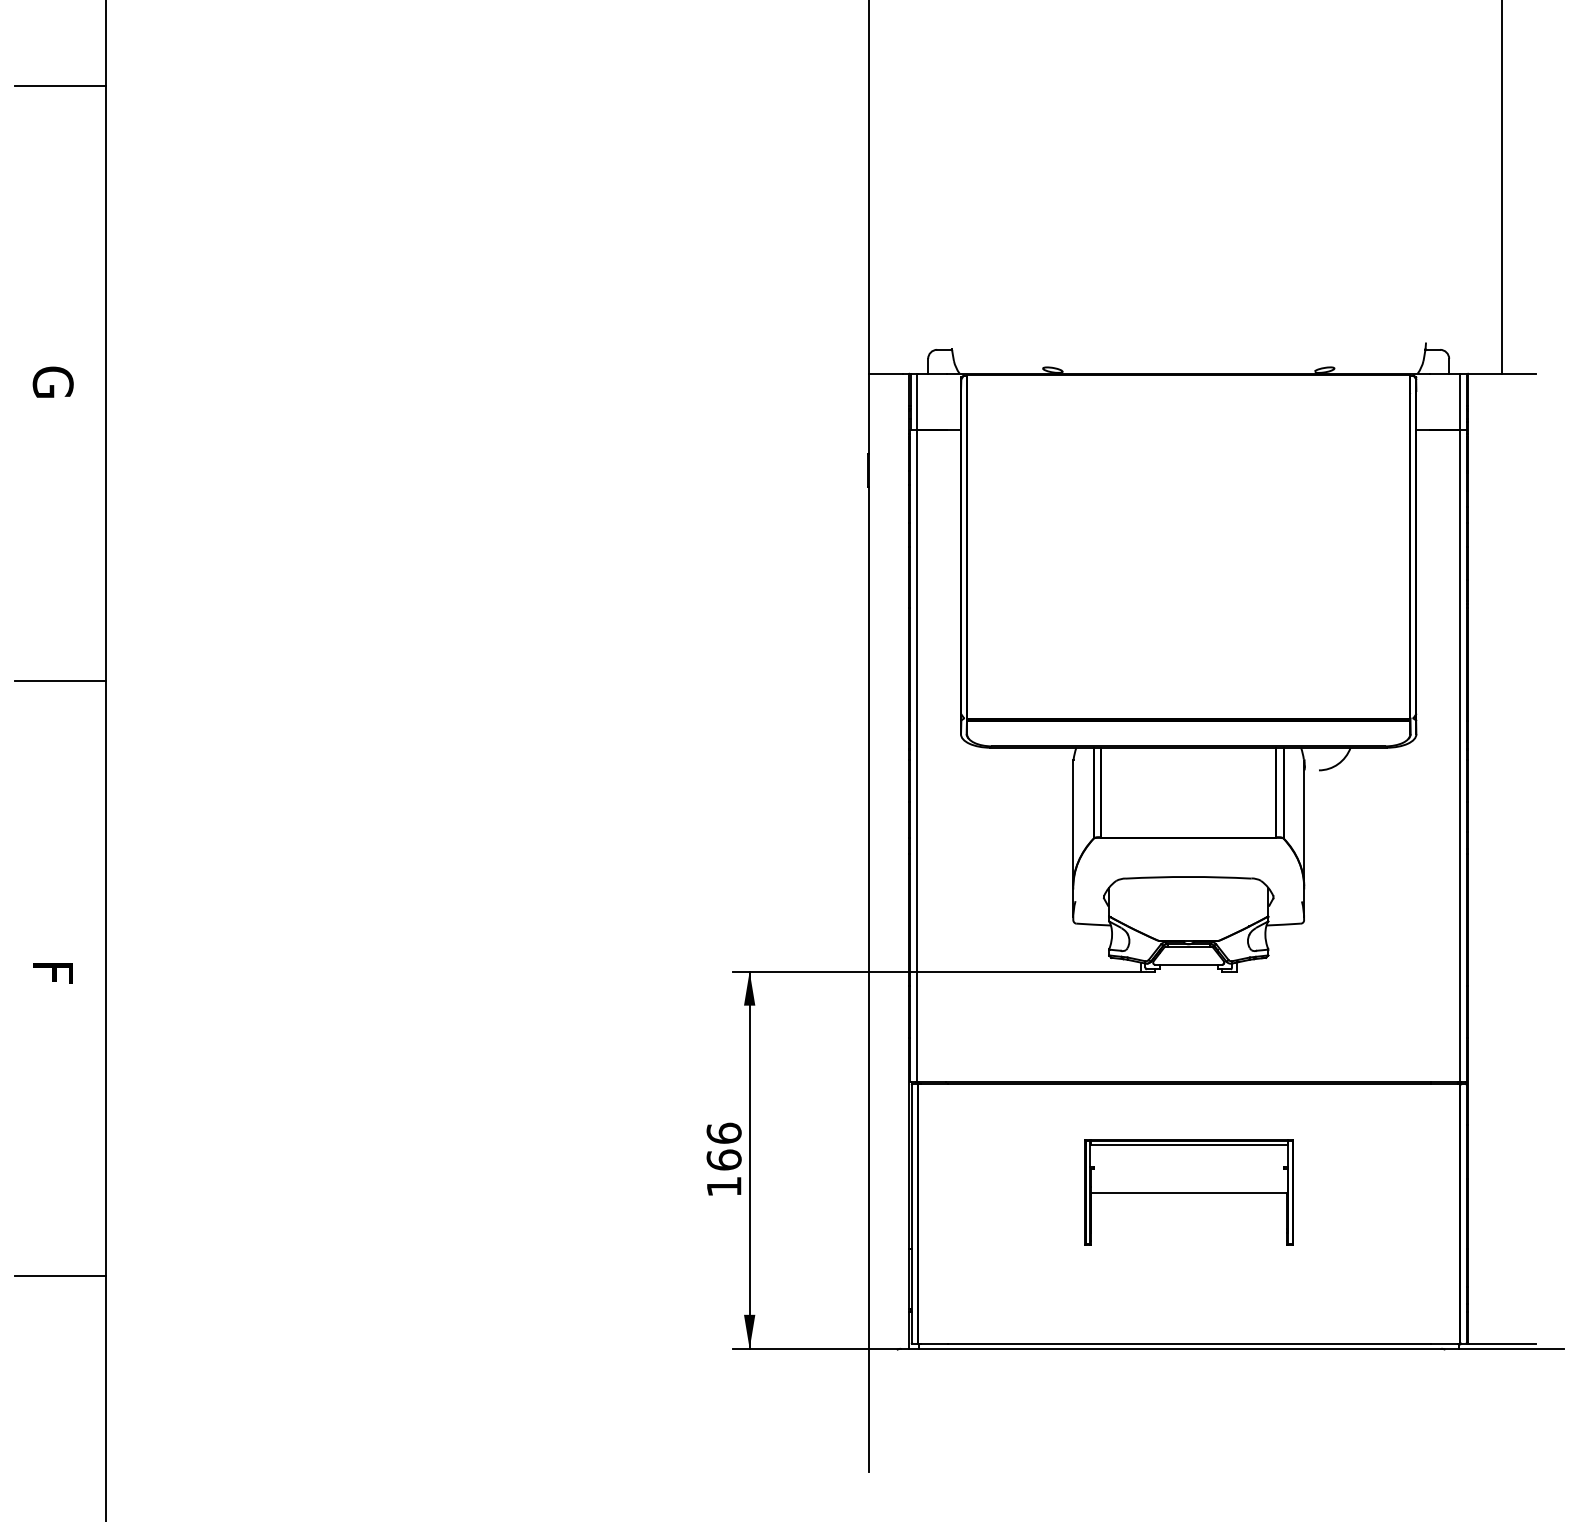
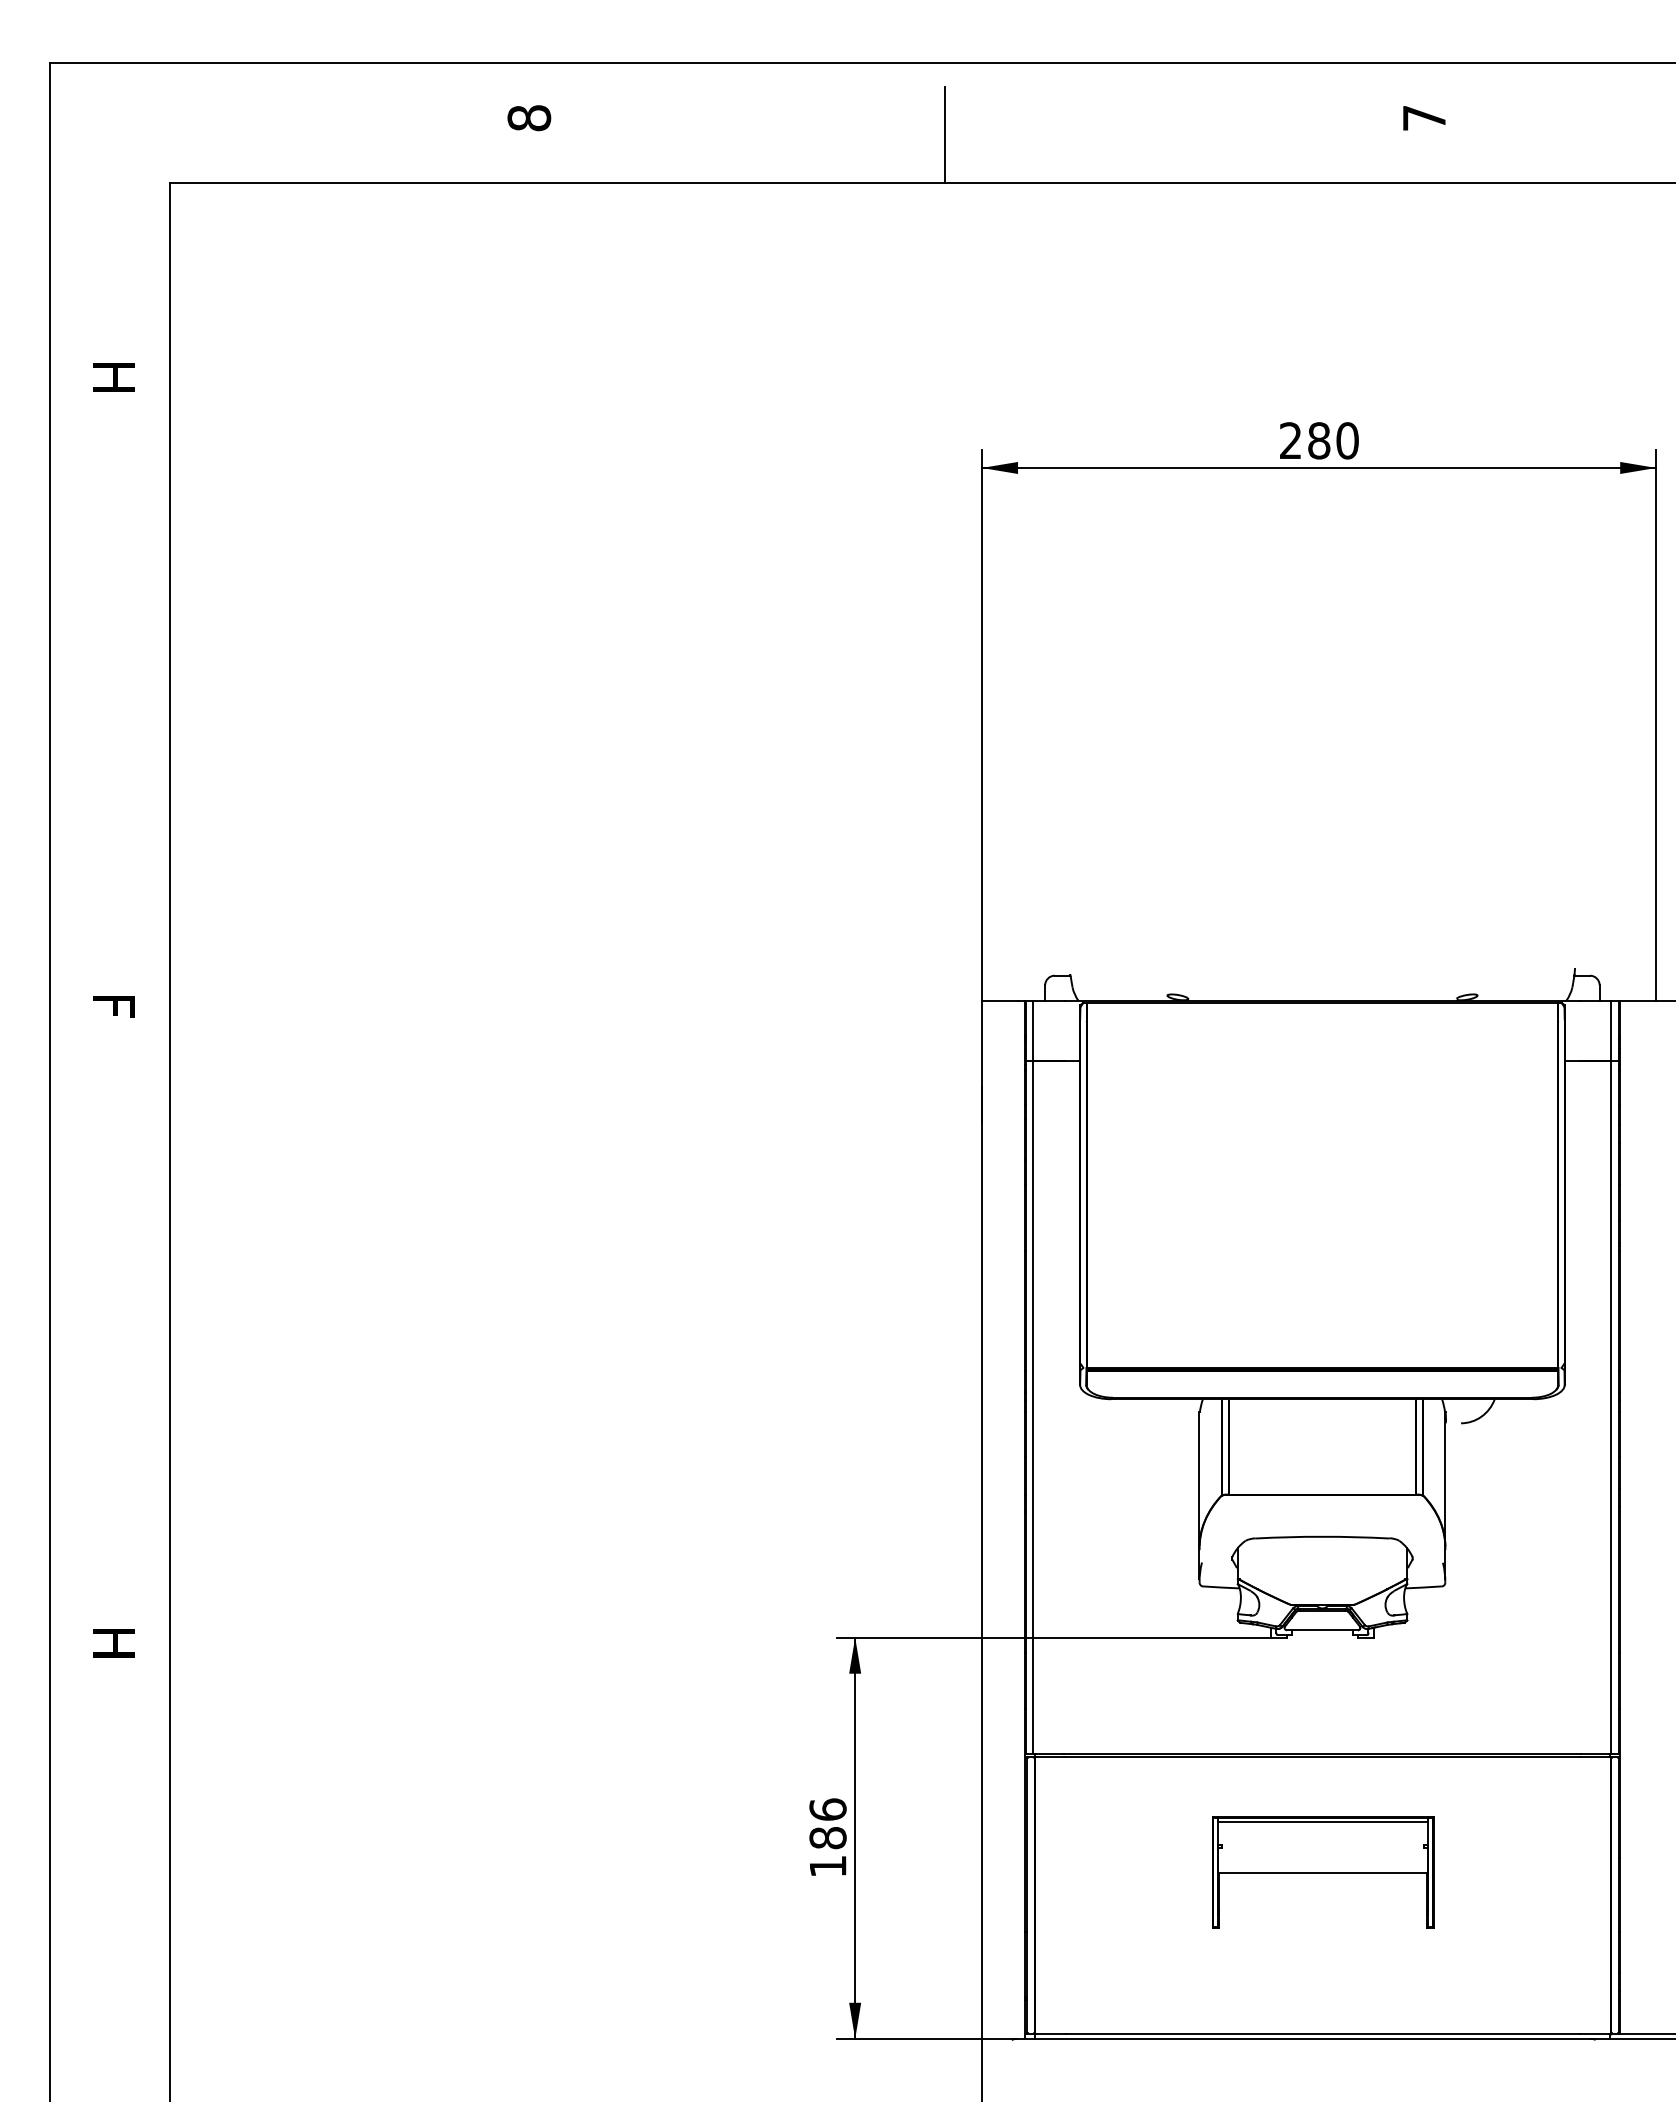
line: (60, 86) -> (121, 695), removed
text: (52, 381) -> (113, 1009), G -> F
line: (60, 681) -> (121, 1328), removed
text: (52, 979) -> (113, 1645), F -> H
text: (723, 1159) -> (827, 1837), 166 -> 186
line: (60, 1276) -> (121, 1961), removed

